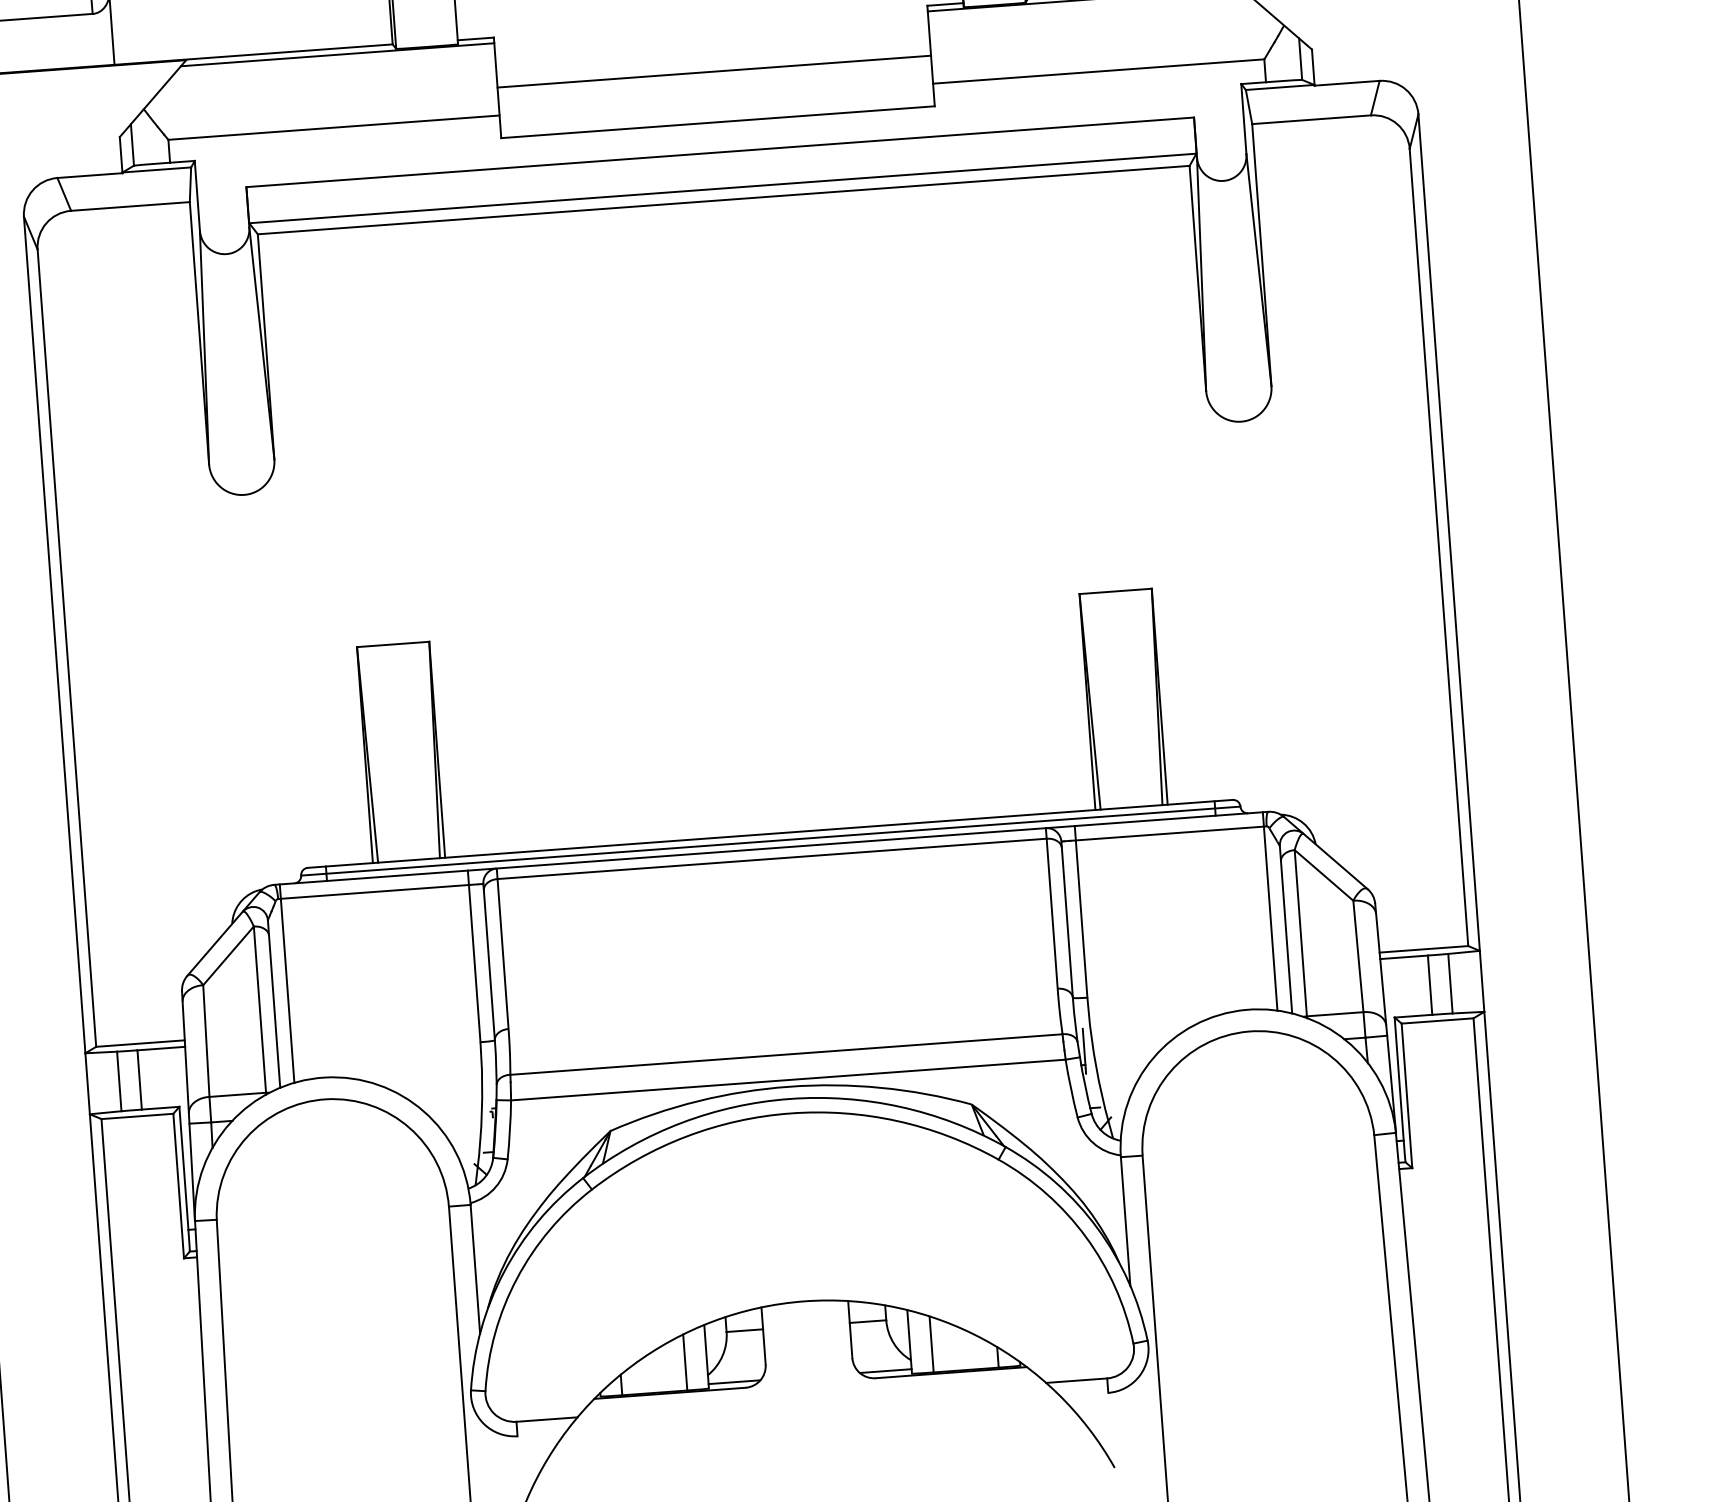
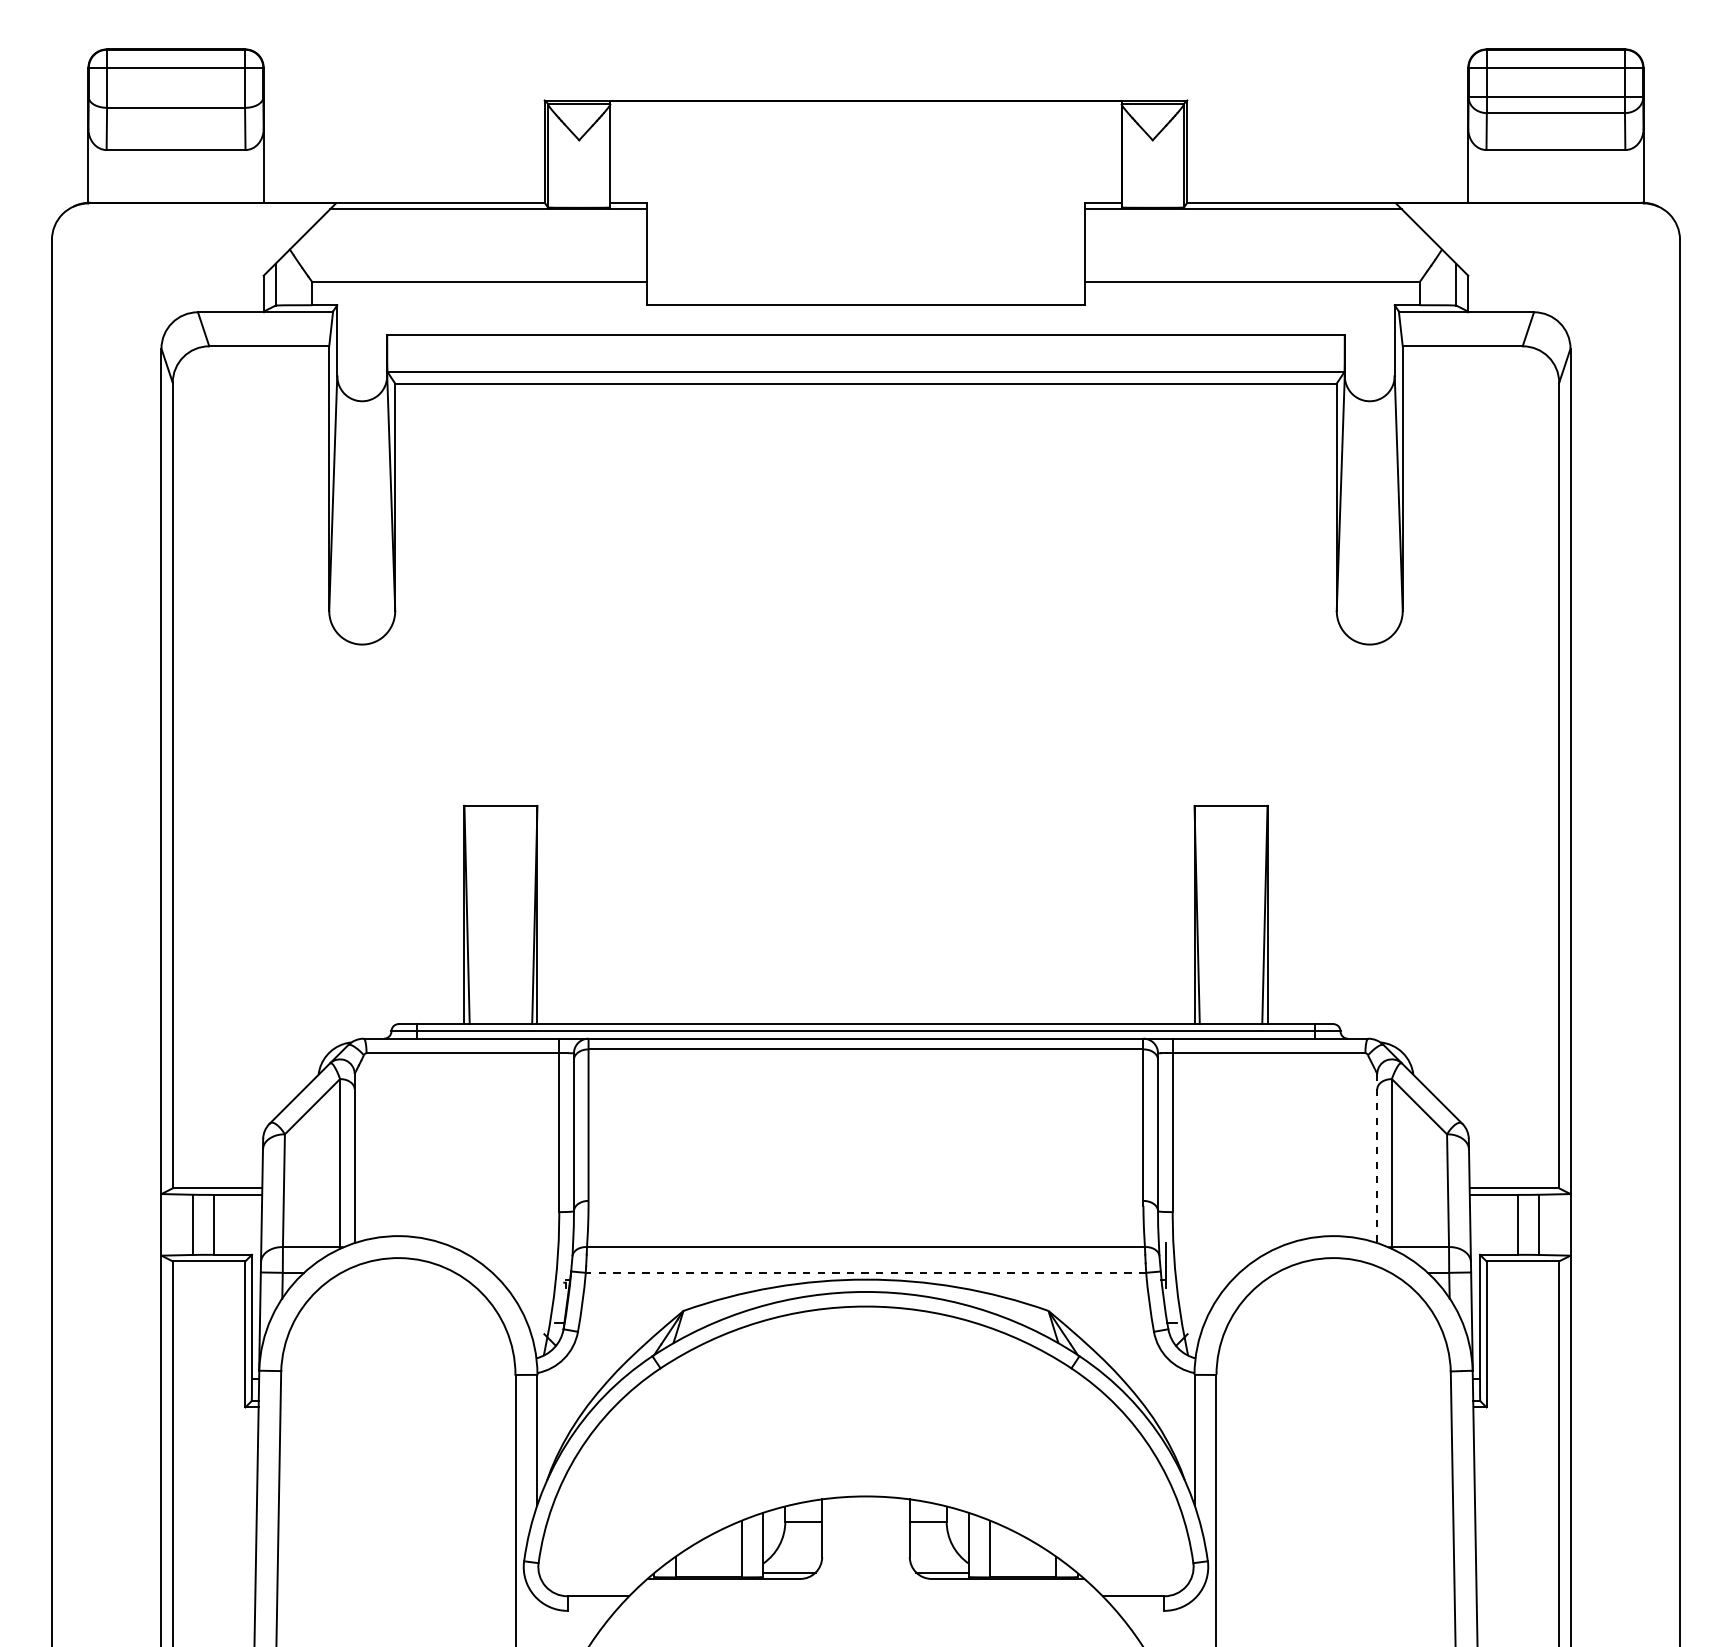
line: (713, 71) -> (865, 253), removed
line: (1269, 911) -> (1362, 1138), removed
line: (1286, 929) -> (1377, 1158), solid -> dashed
line: (287, 983) -> (369, 1138), removed
line: (787, 1079) -> (865, 1272), solid -> dashed

